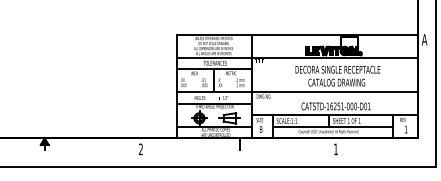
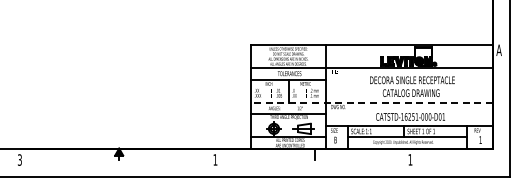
line: (298, 91) -> (372, 102), solid -> dashed
text: (141, 148) -> (215, 159), 2 -> 1

